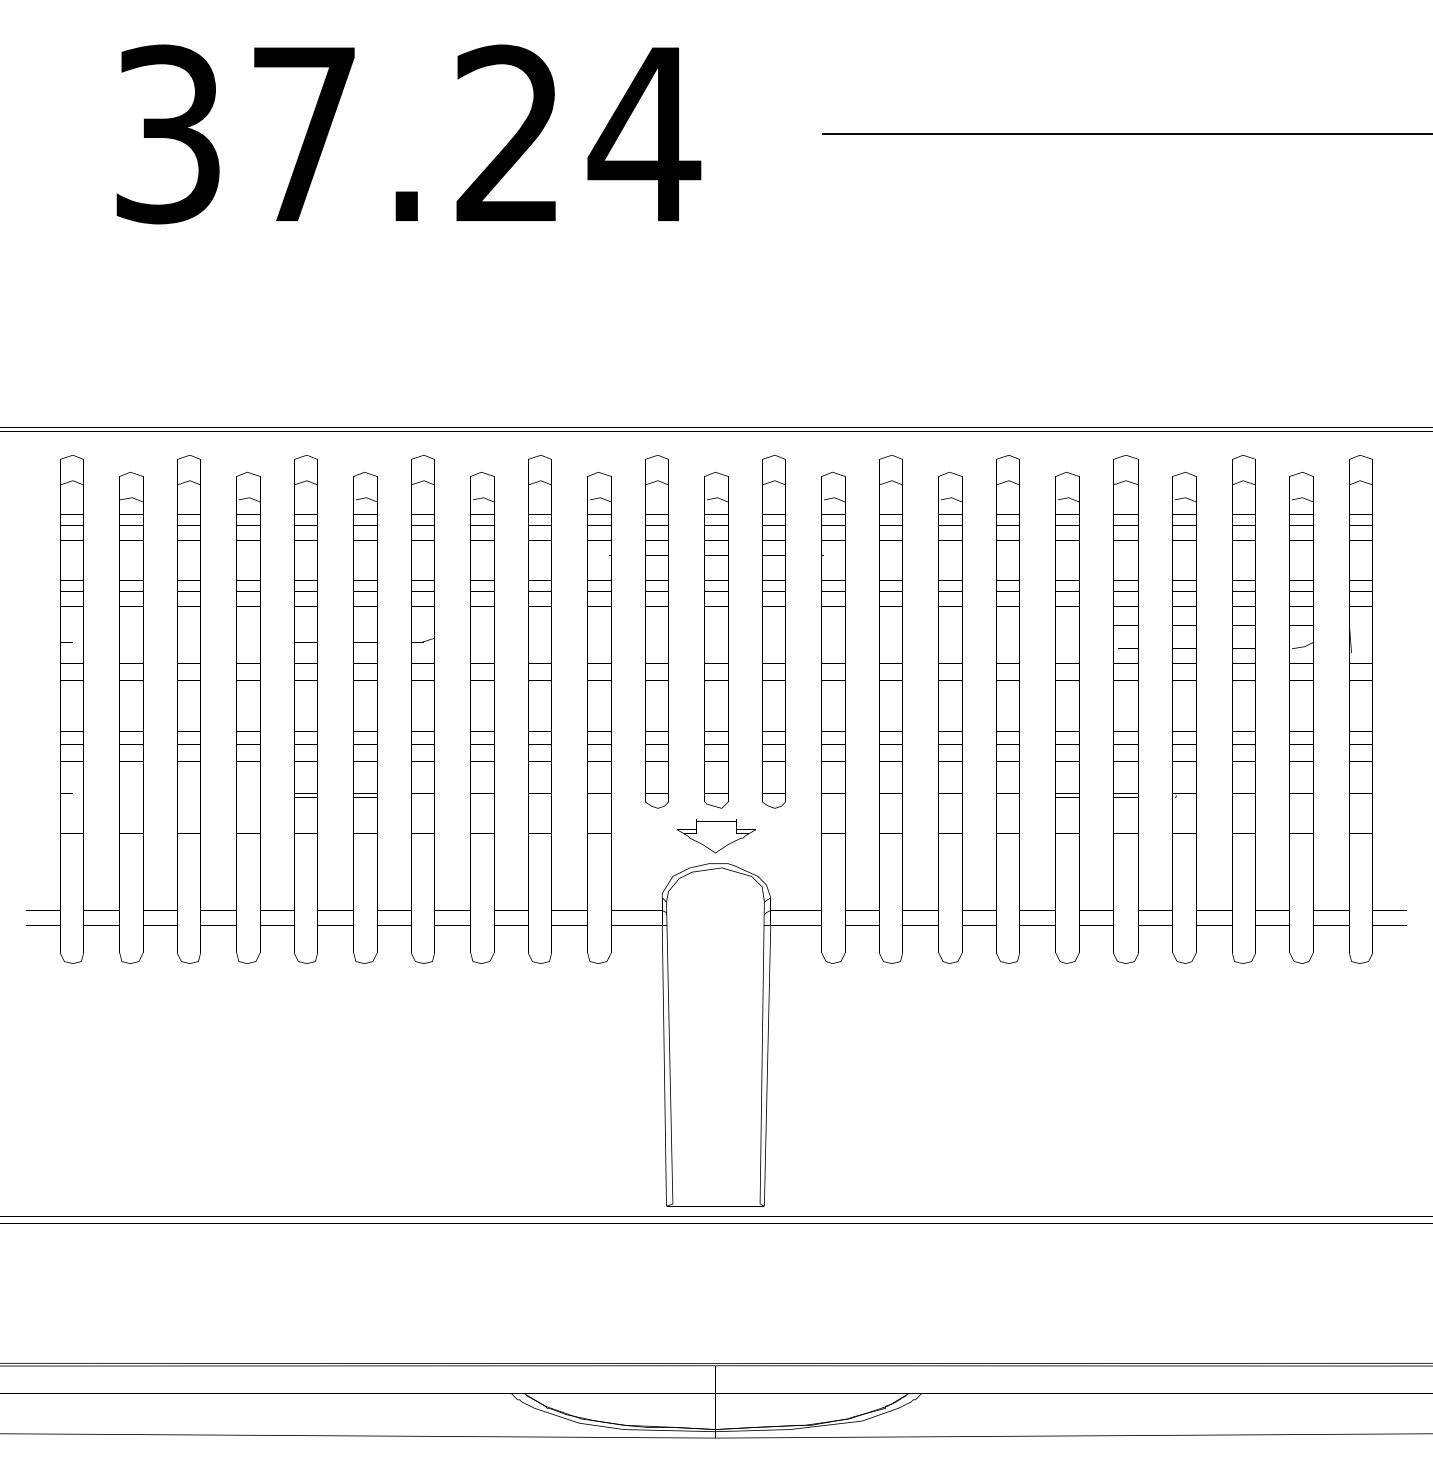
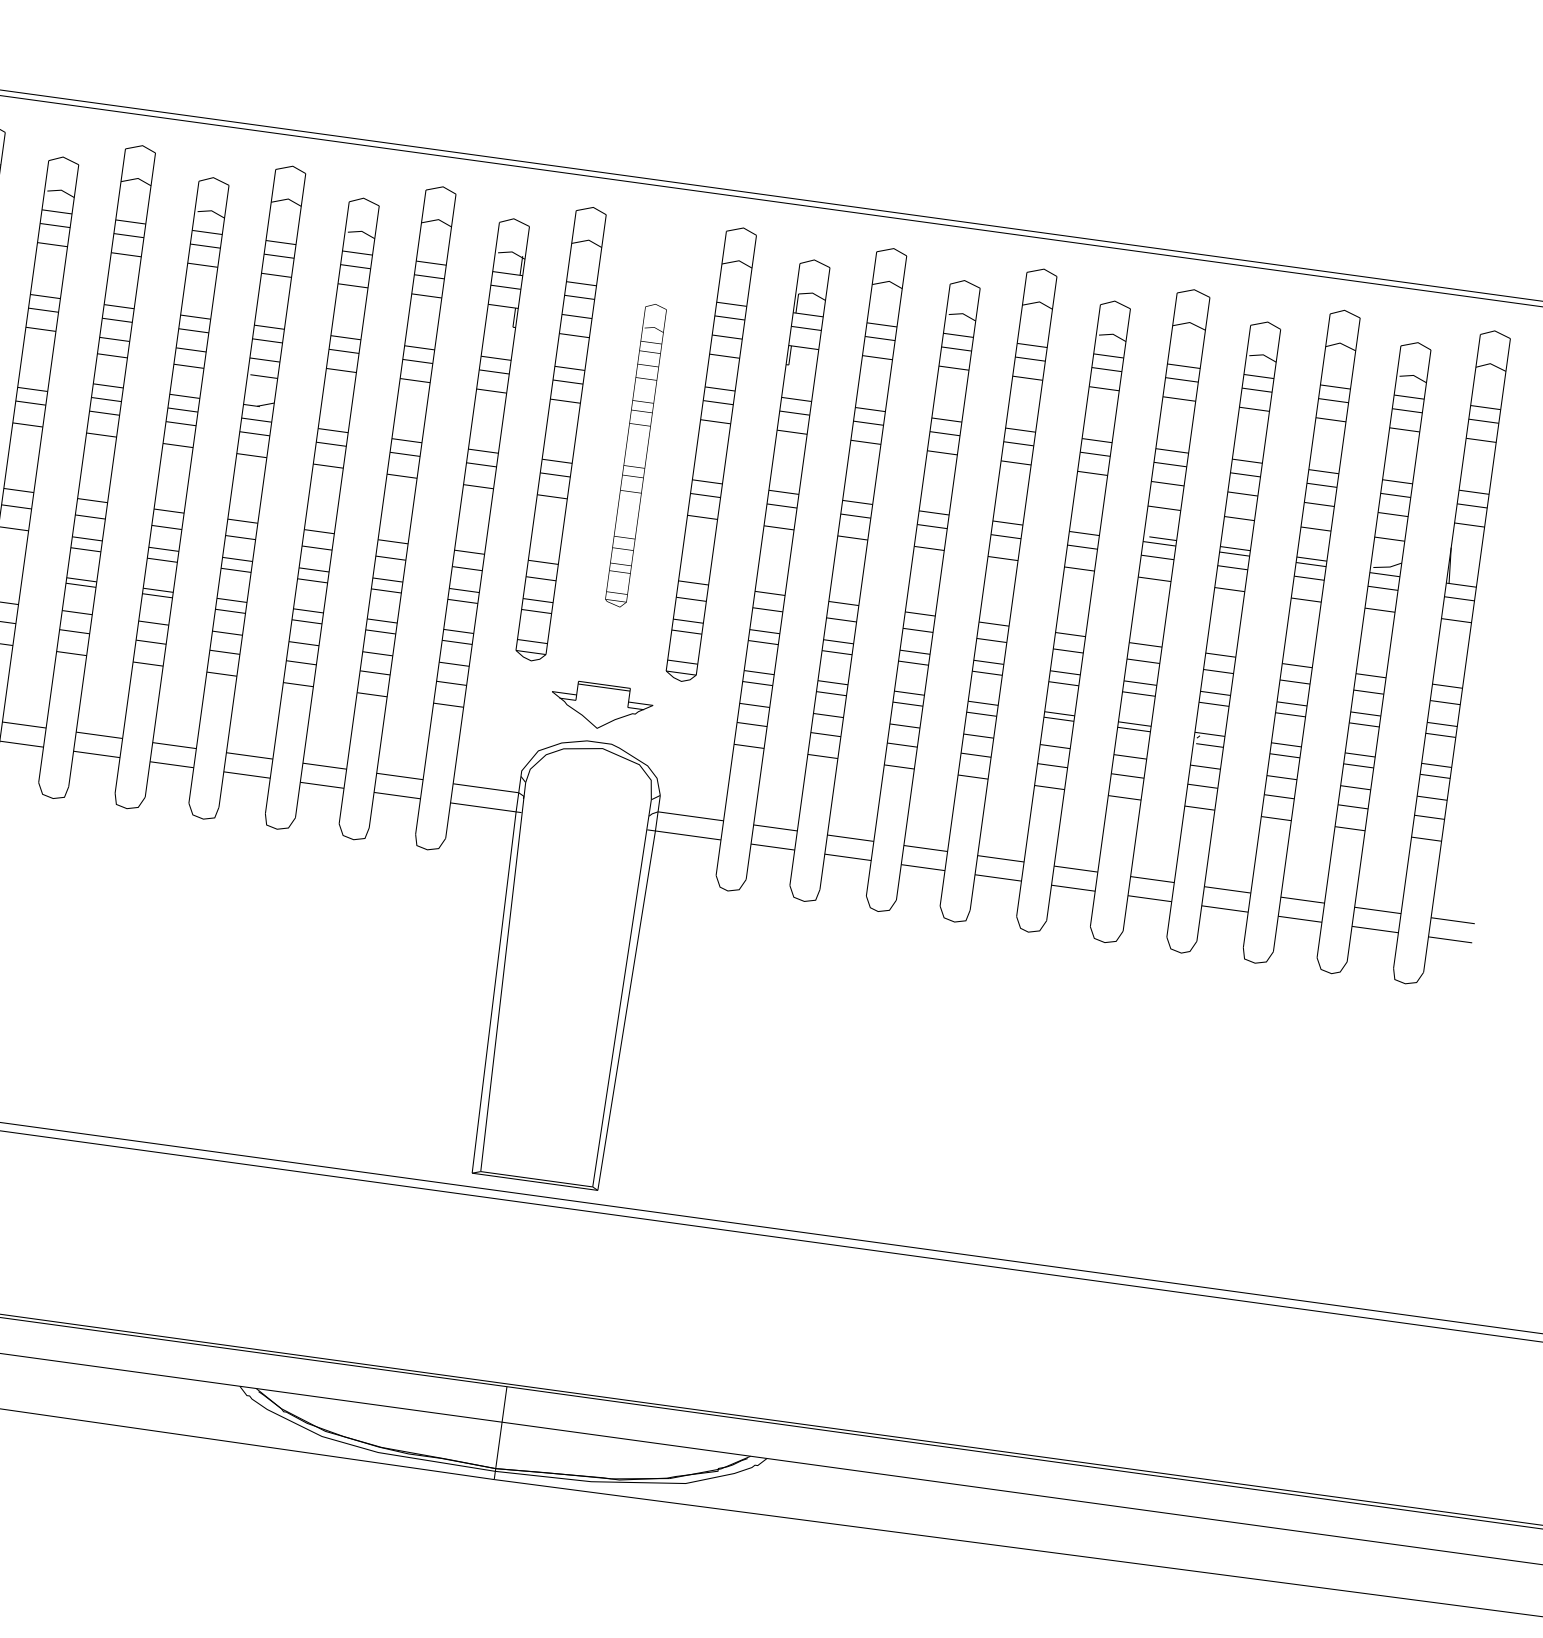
part: (716, 640) -> (635, 455), size x0.7

